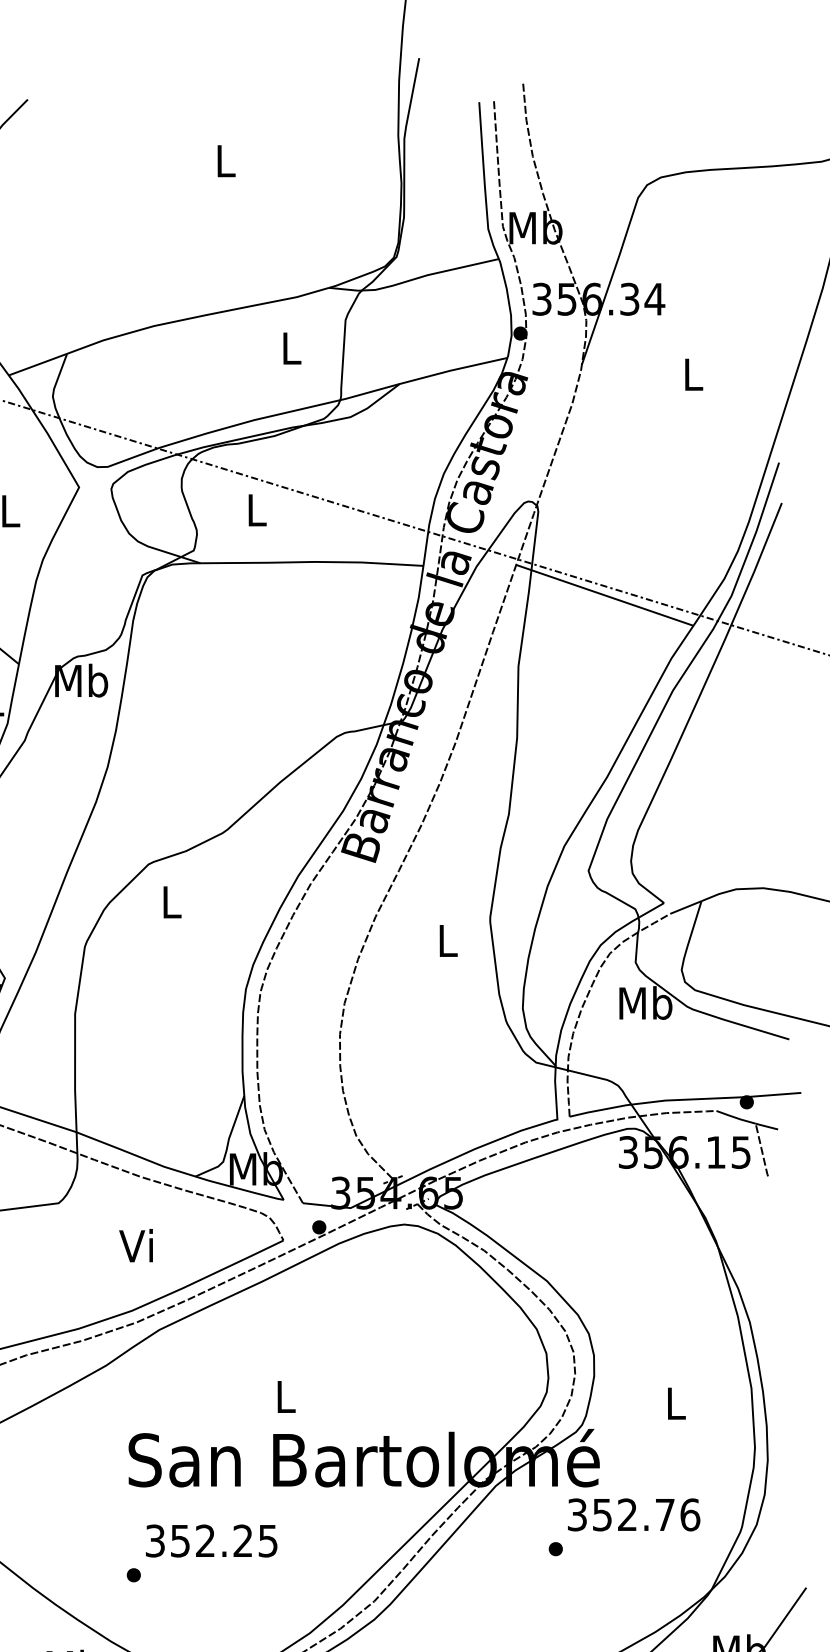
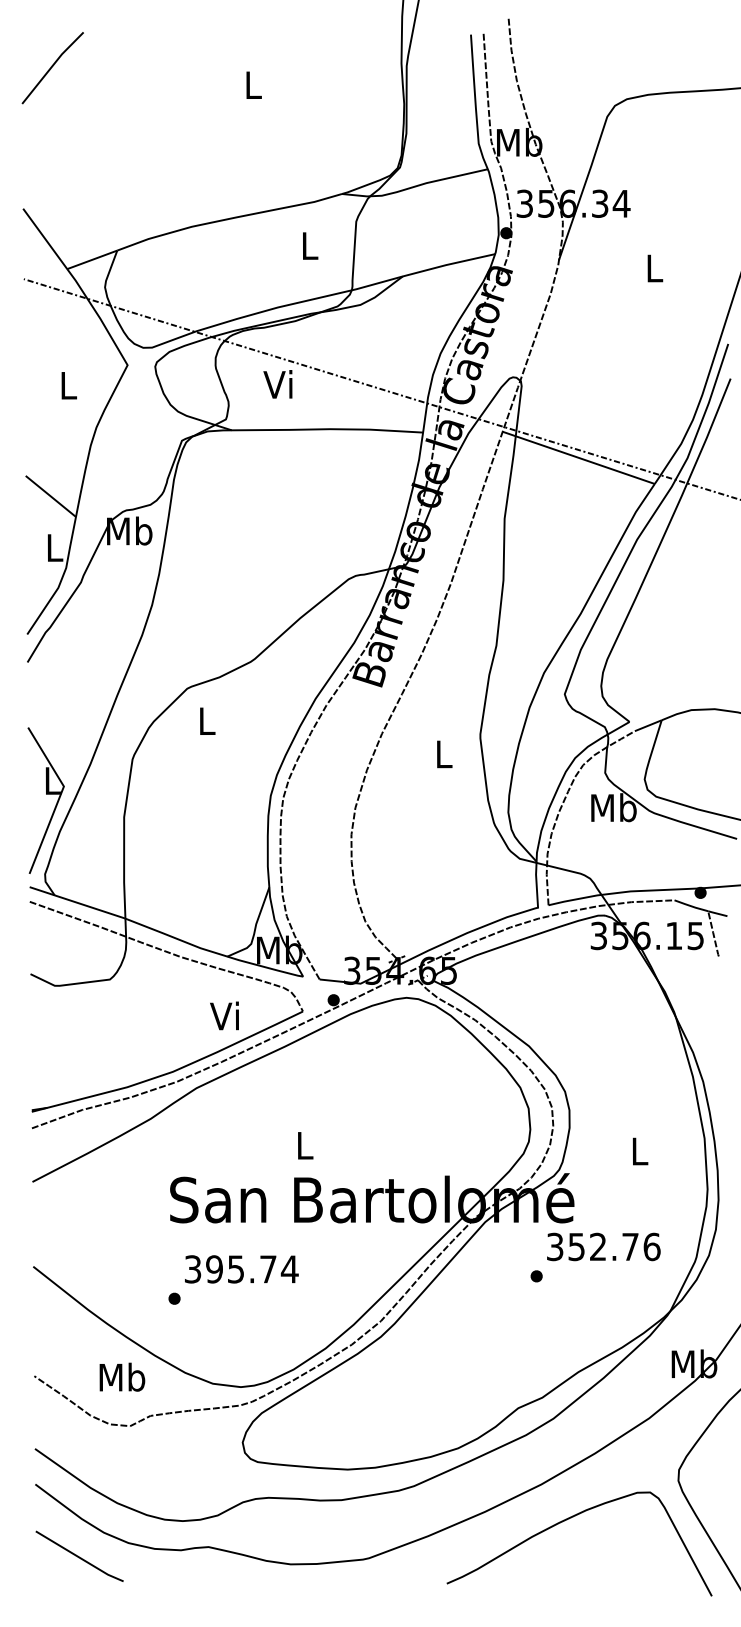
text: (253, 509) -> (277, 384), L -> Vi
text: (136, 1245) -> (224, 1015), moved
text: (224, 1541) -> (252, 1269), 352.25 -> 395.74

